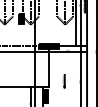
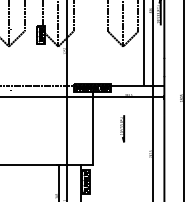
part: (63, 81) -> (121, 129), moved

